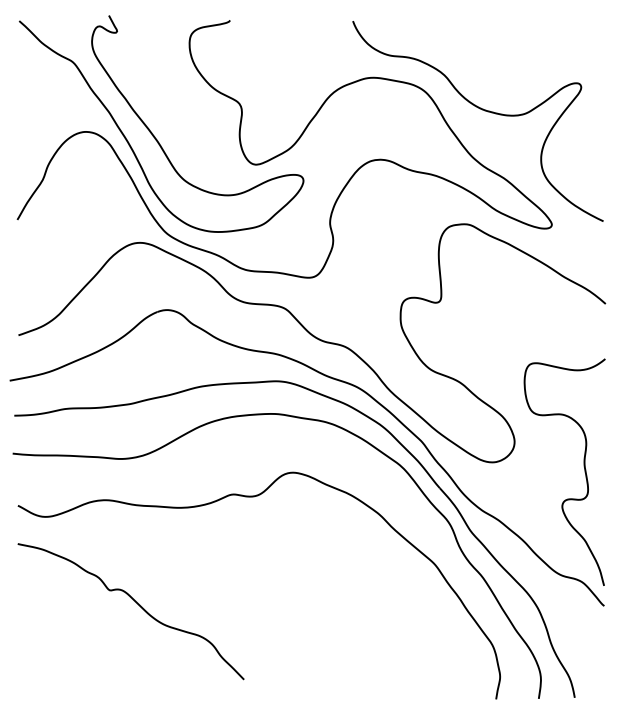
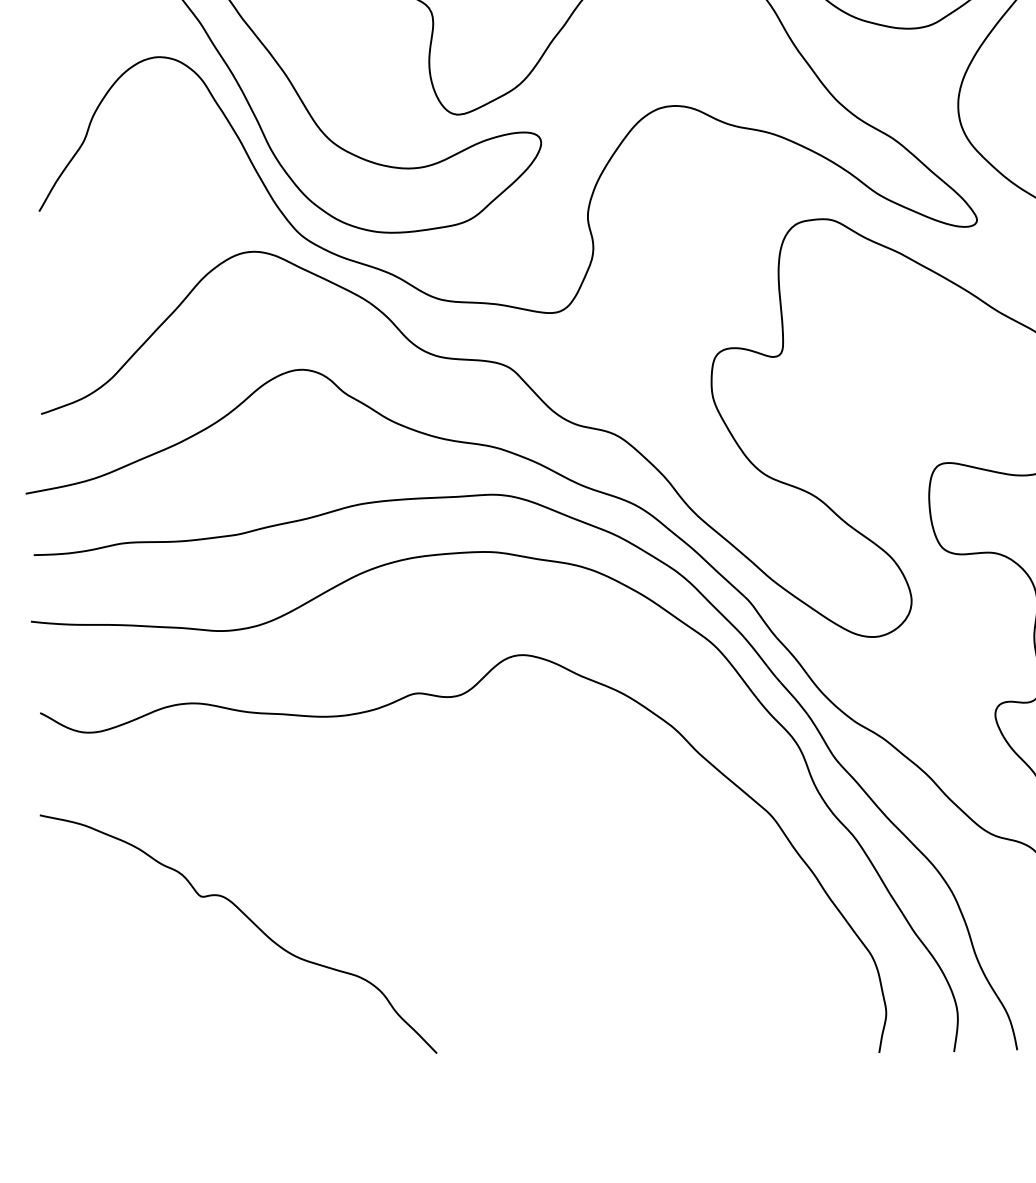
curve: (137, 604) -> (249, 921), moved

